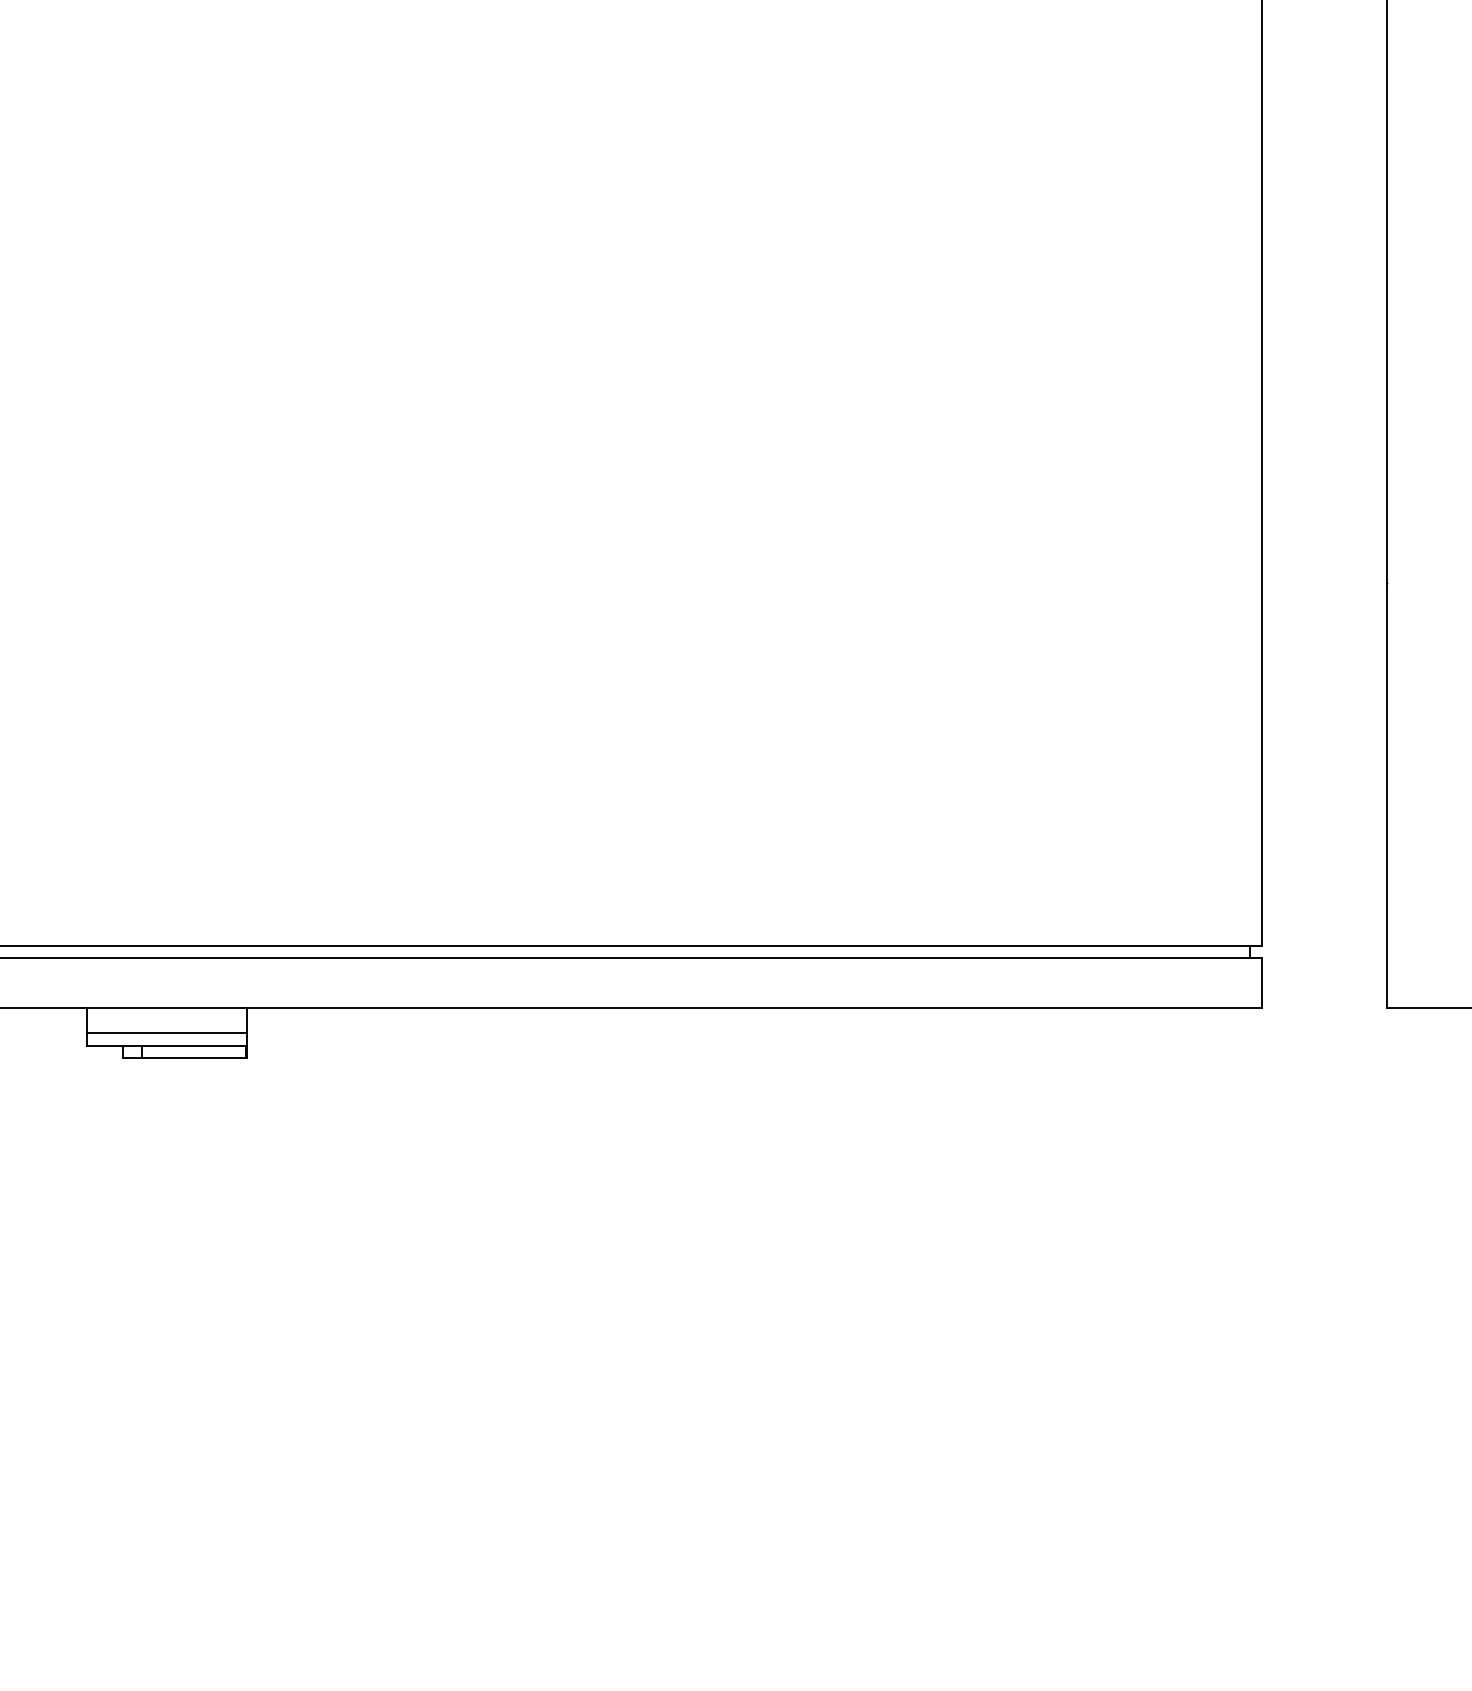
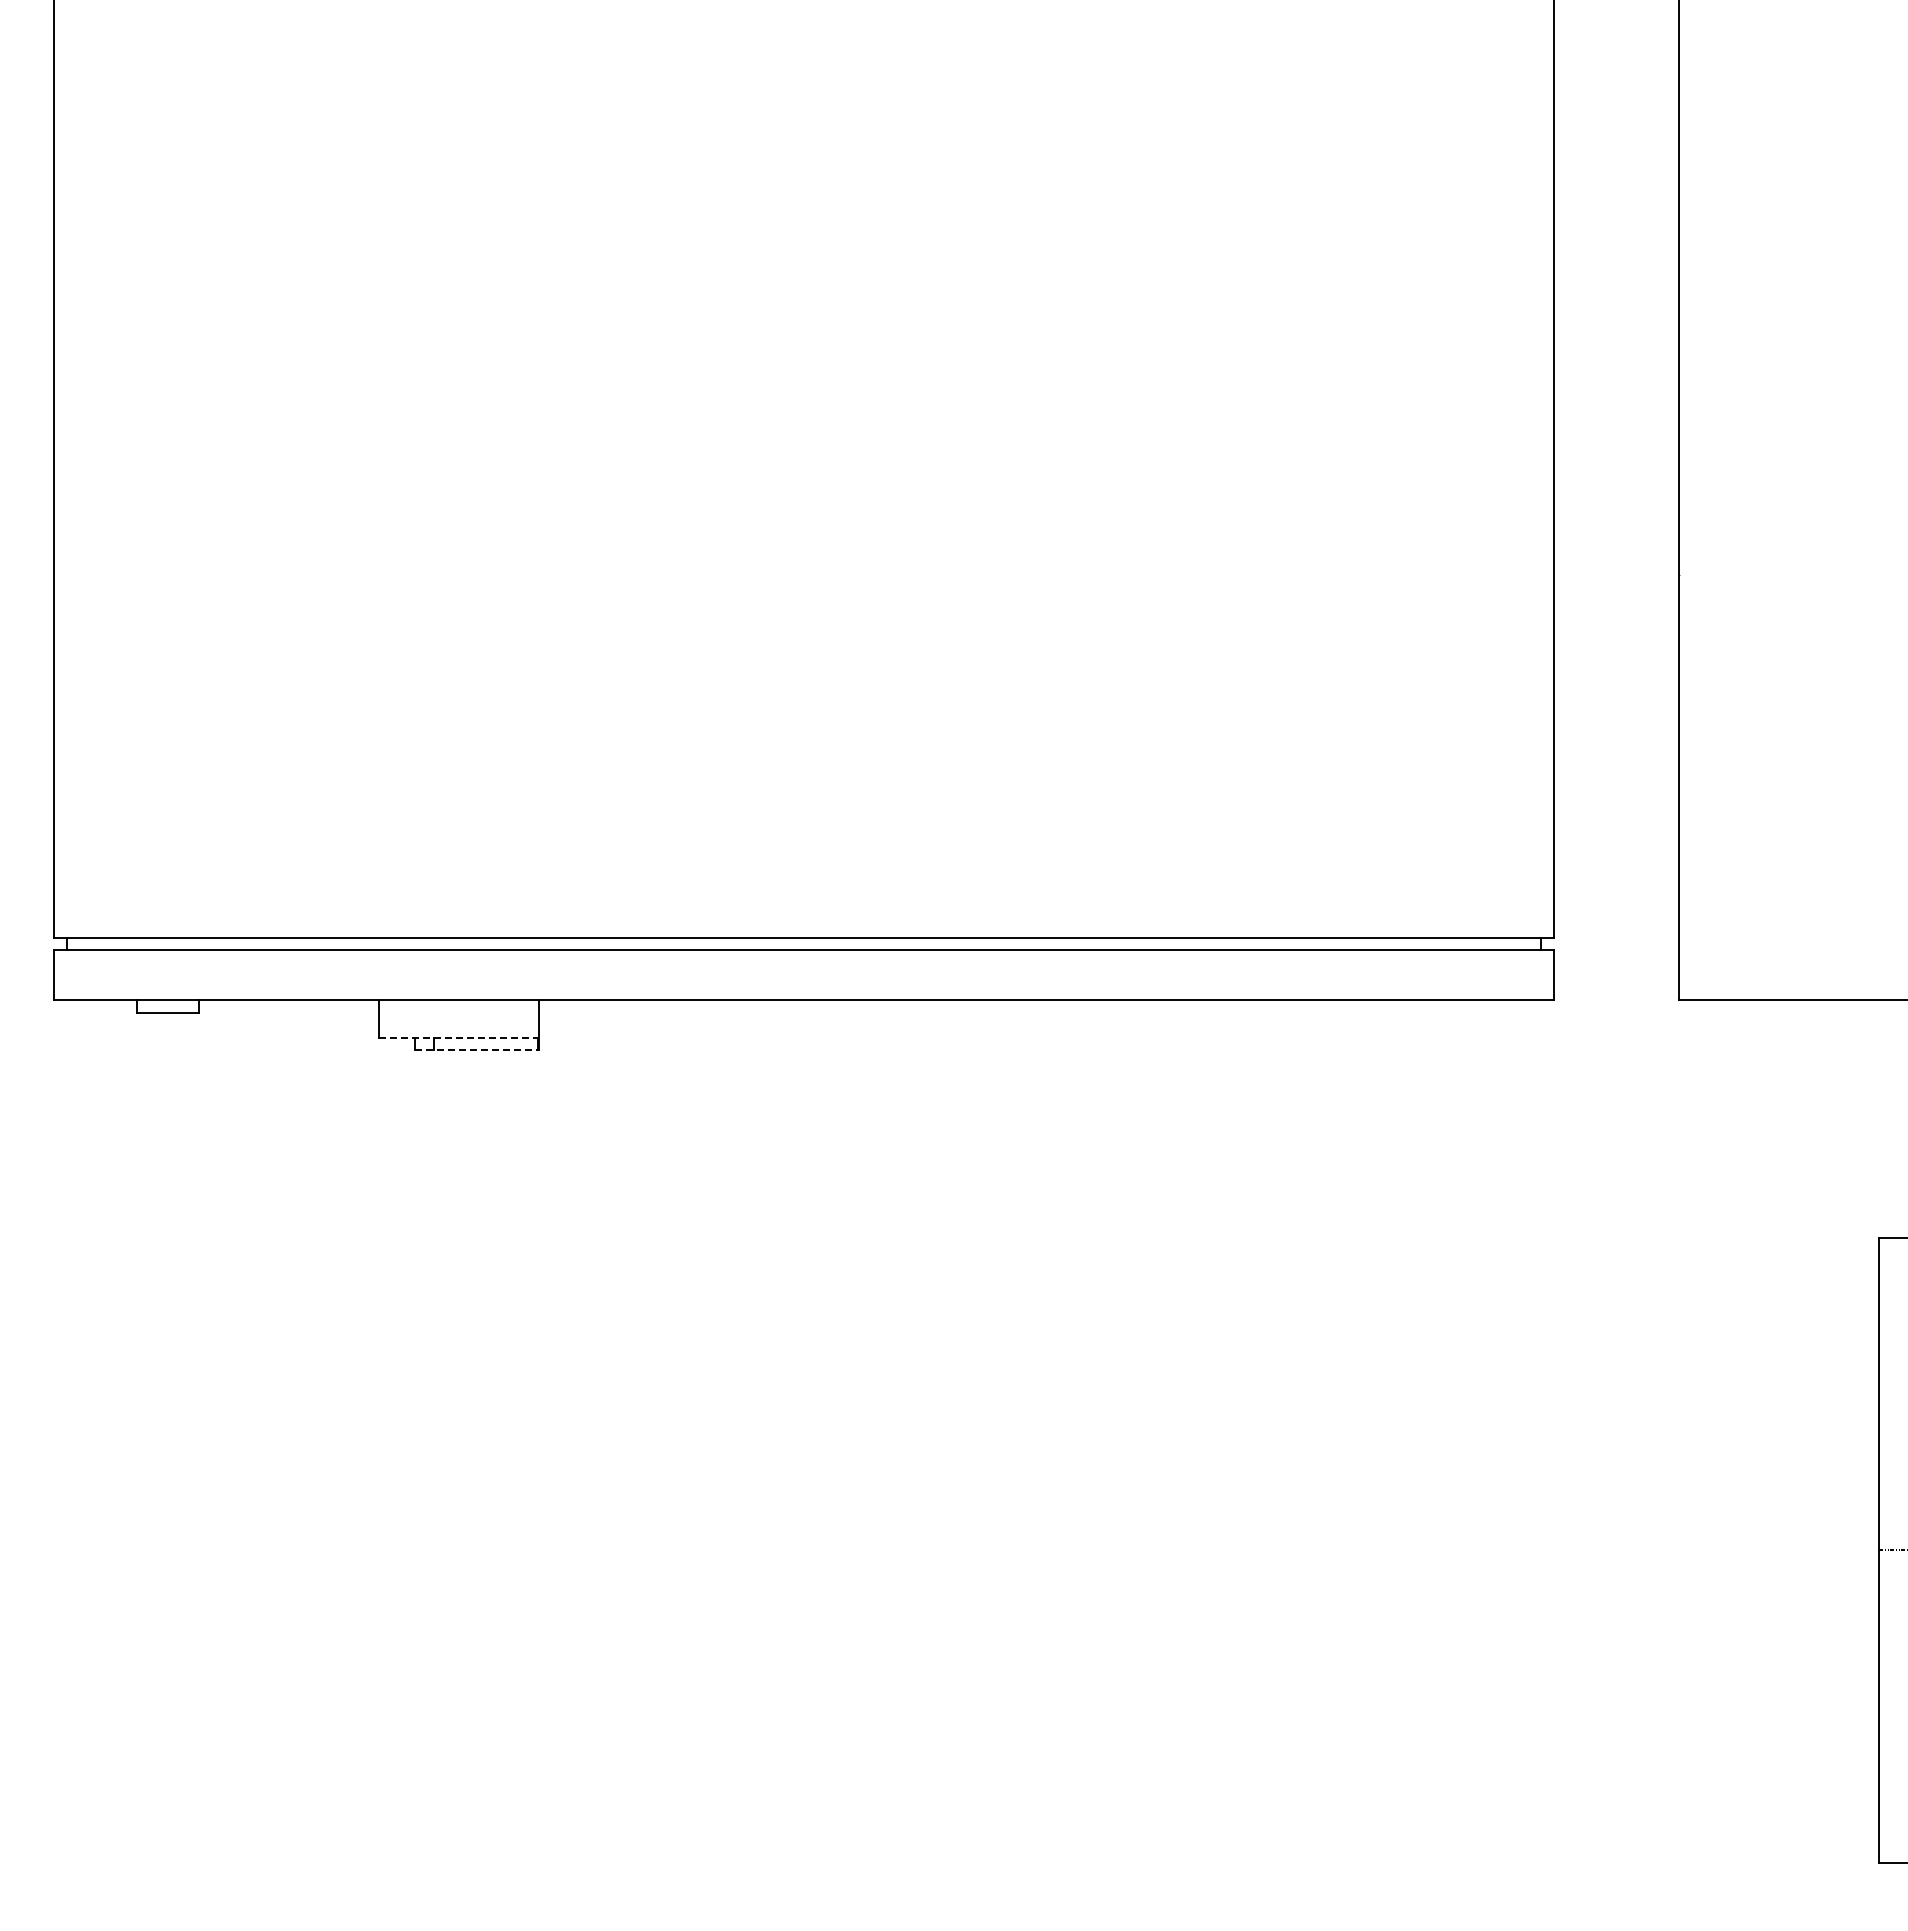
line: (167, 1033) -> (459, 1025), removed
line: (167, 1045) -> (459, 1037), solid -> dashed
line: (185, 1058) -> (477, 1050), solid -> dashed

